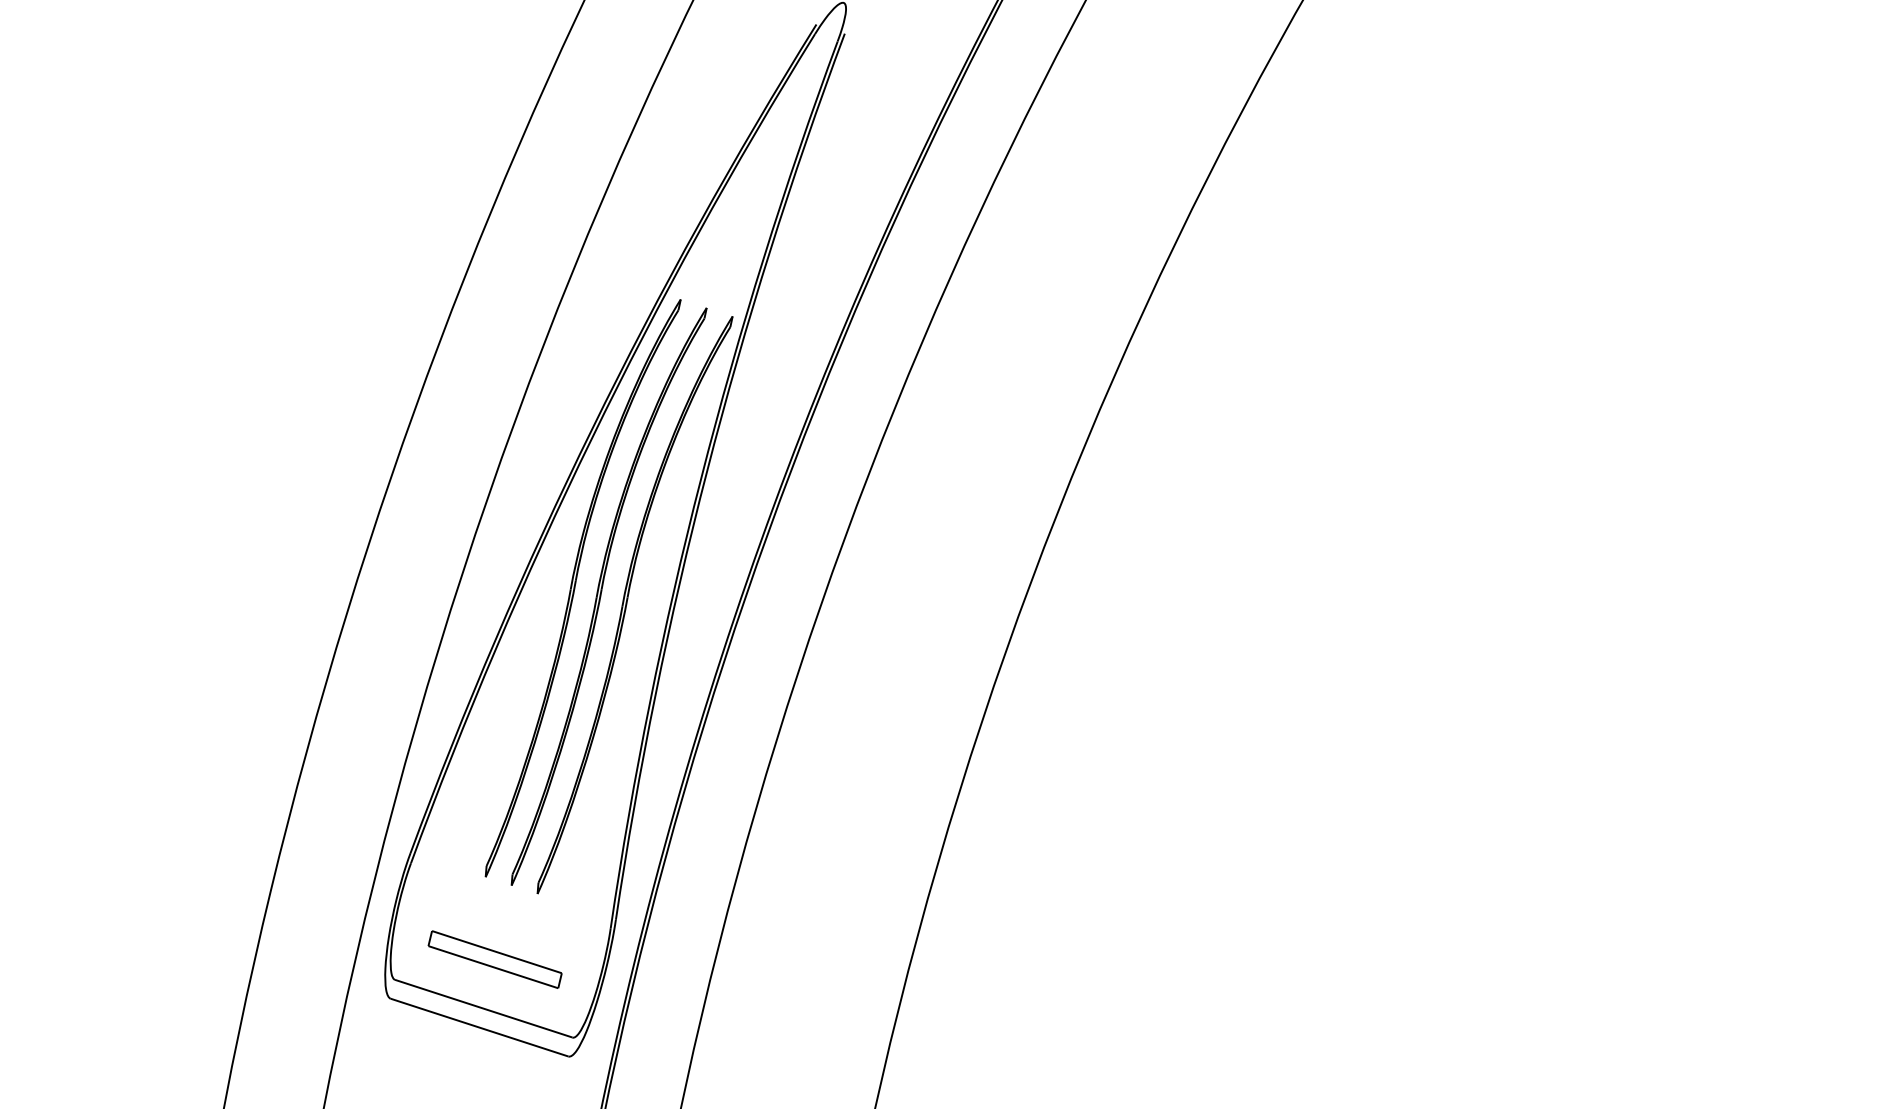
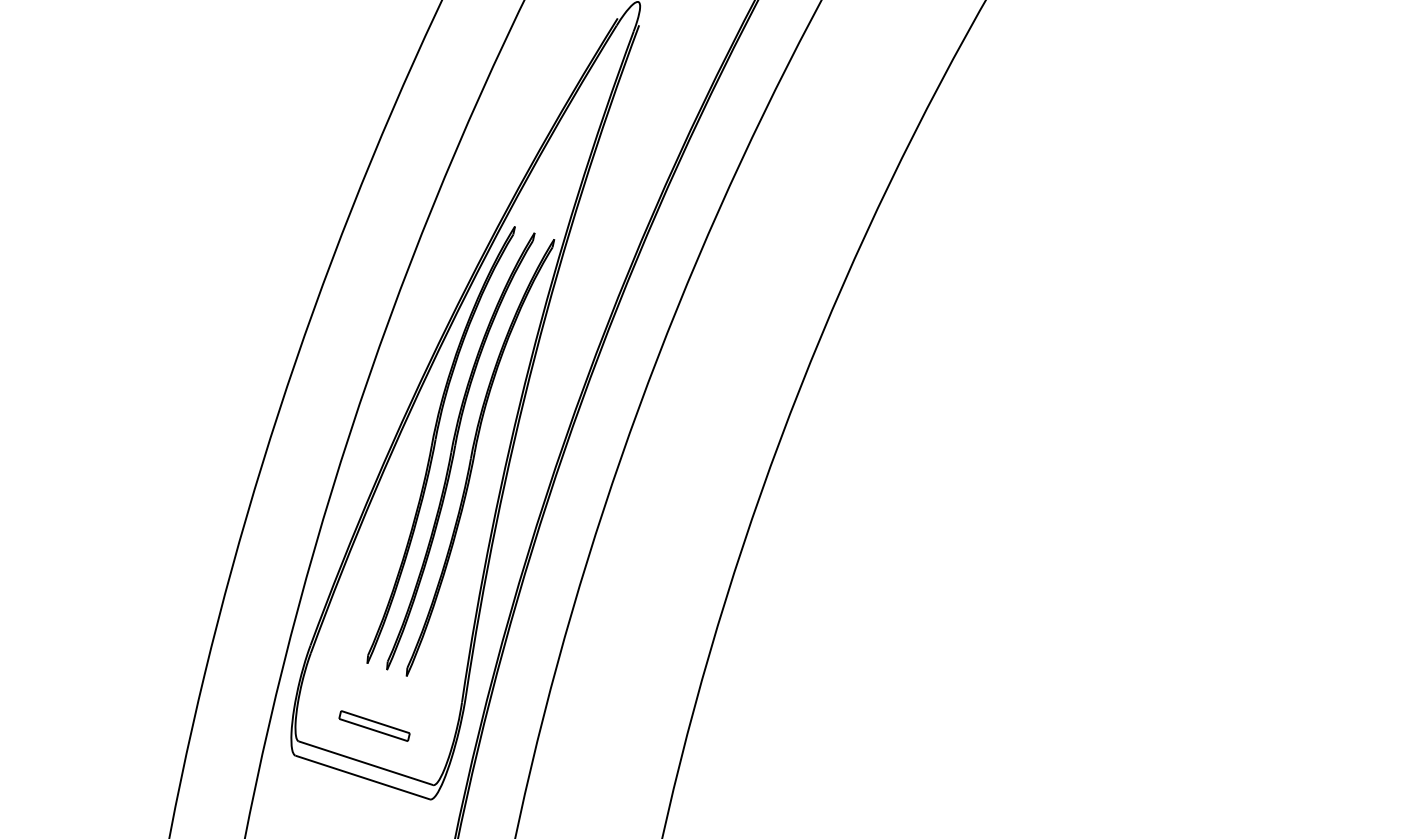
part: (495, 958) -> (374, 725), size x0.7

